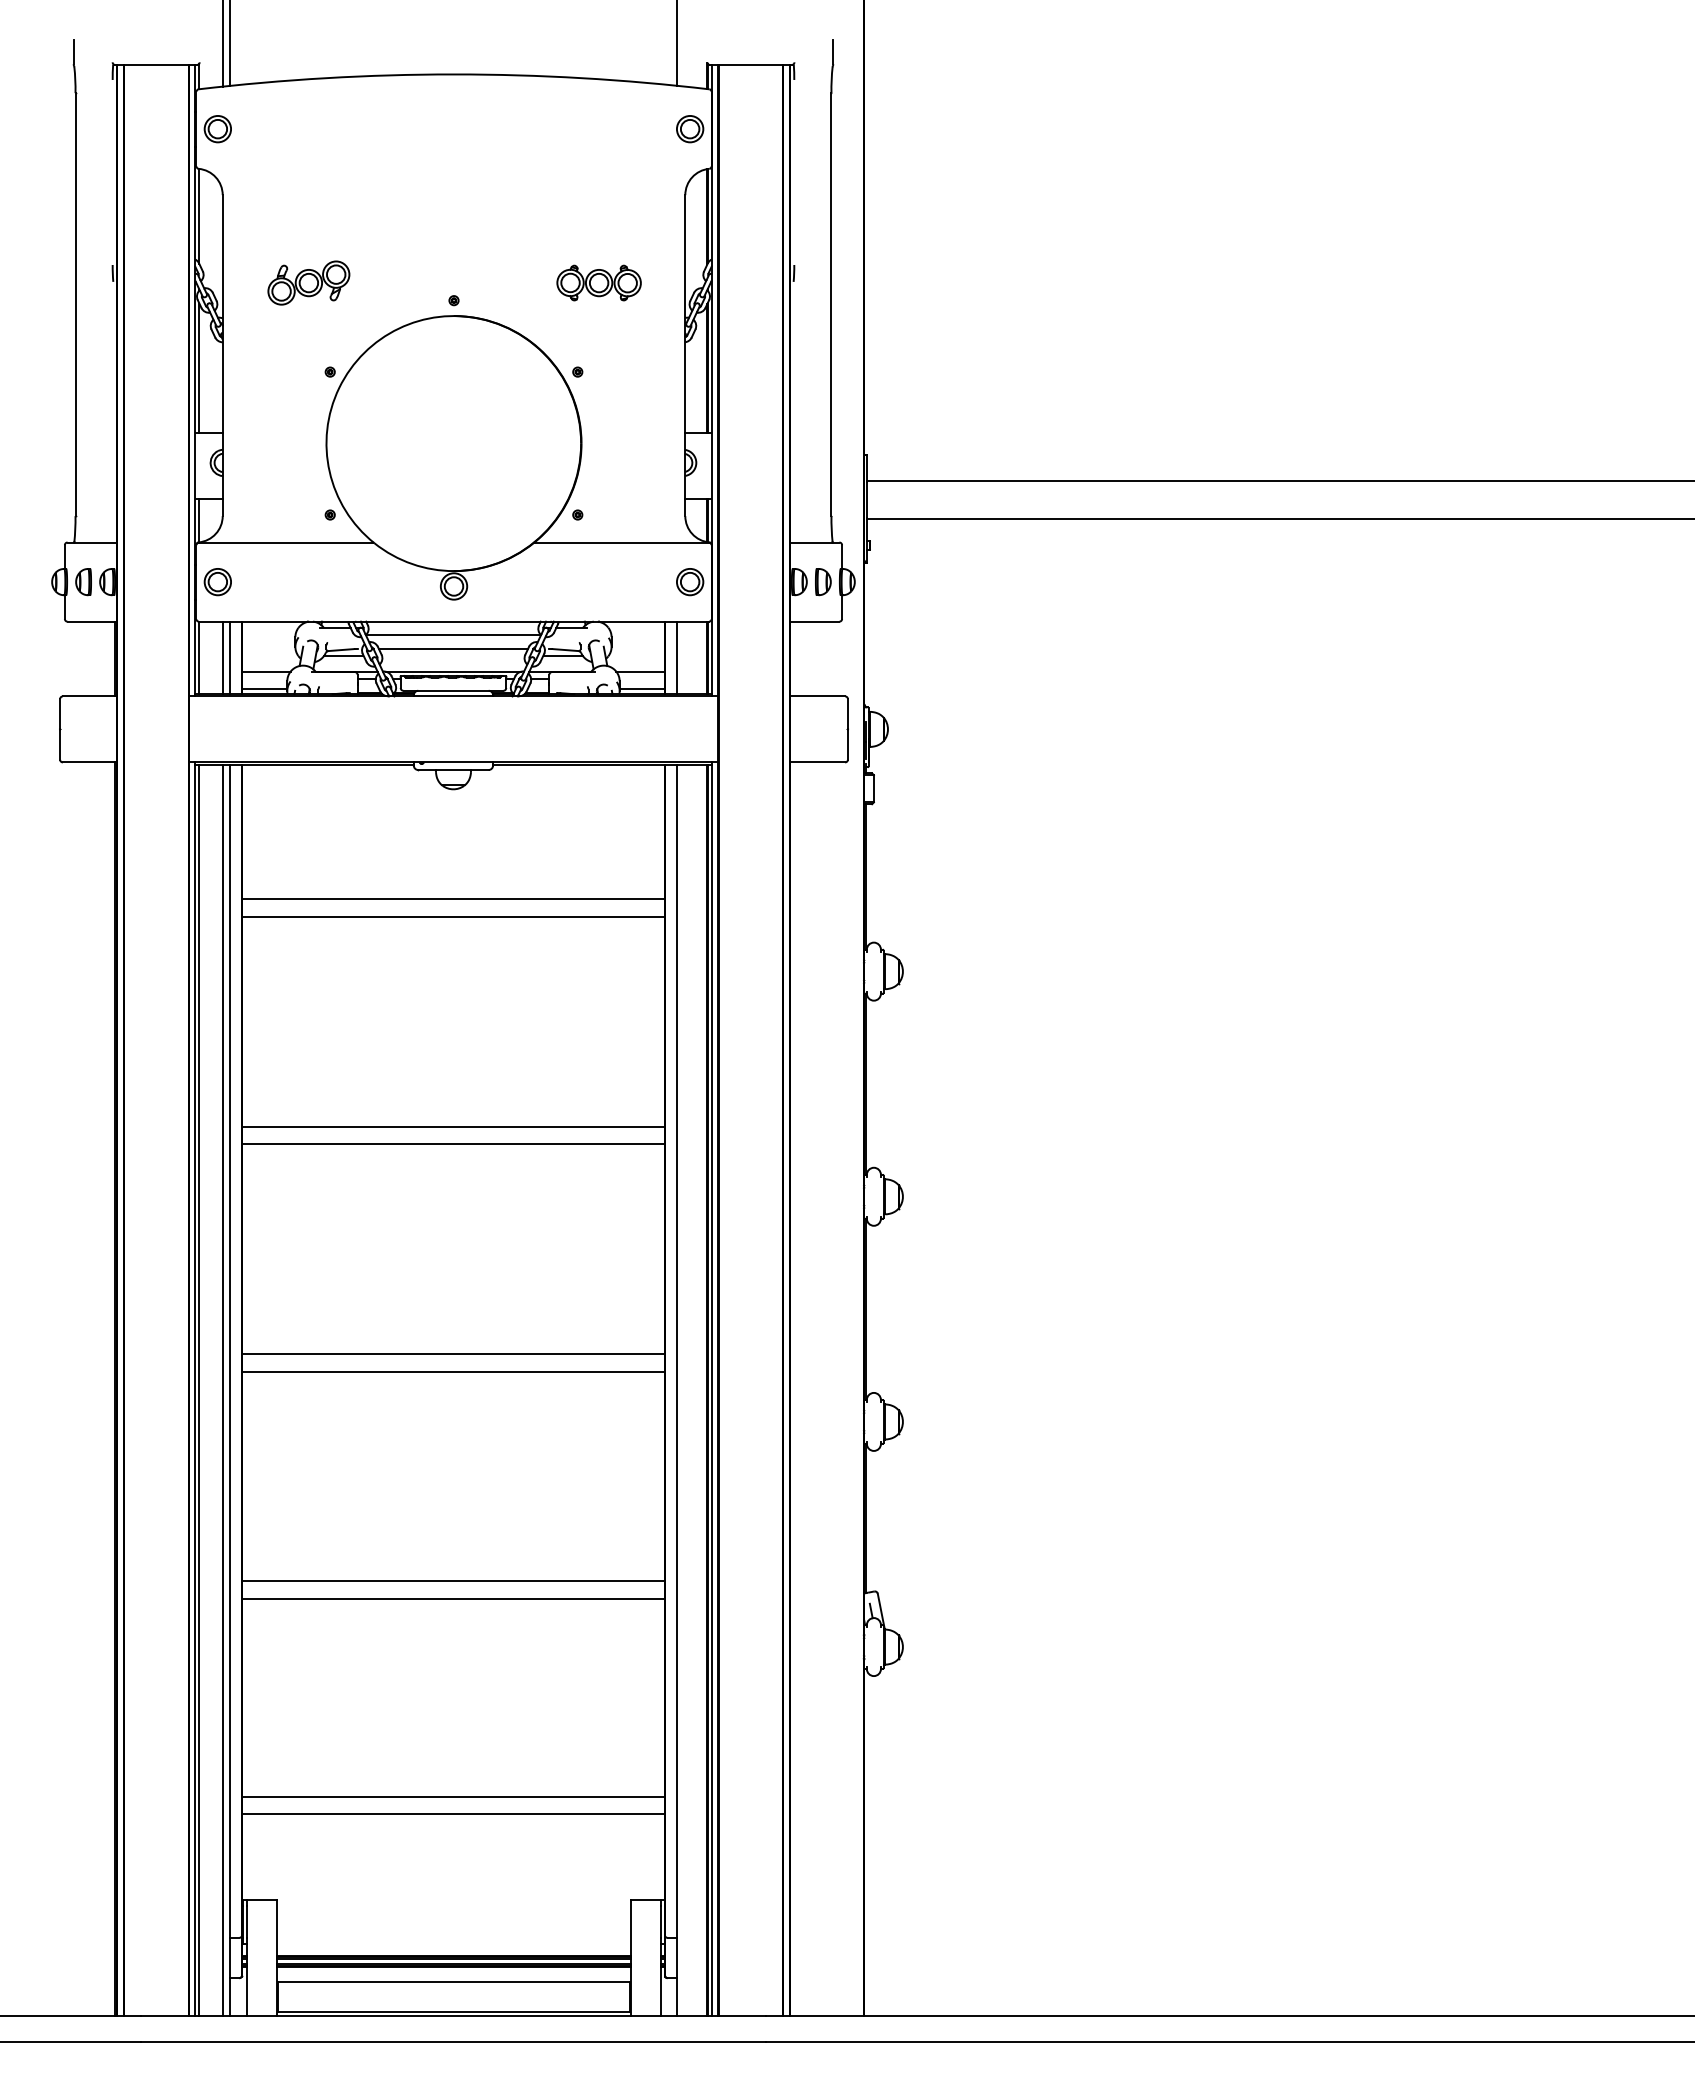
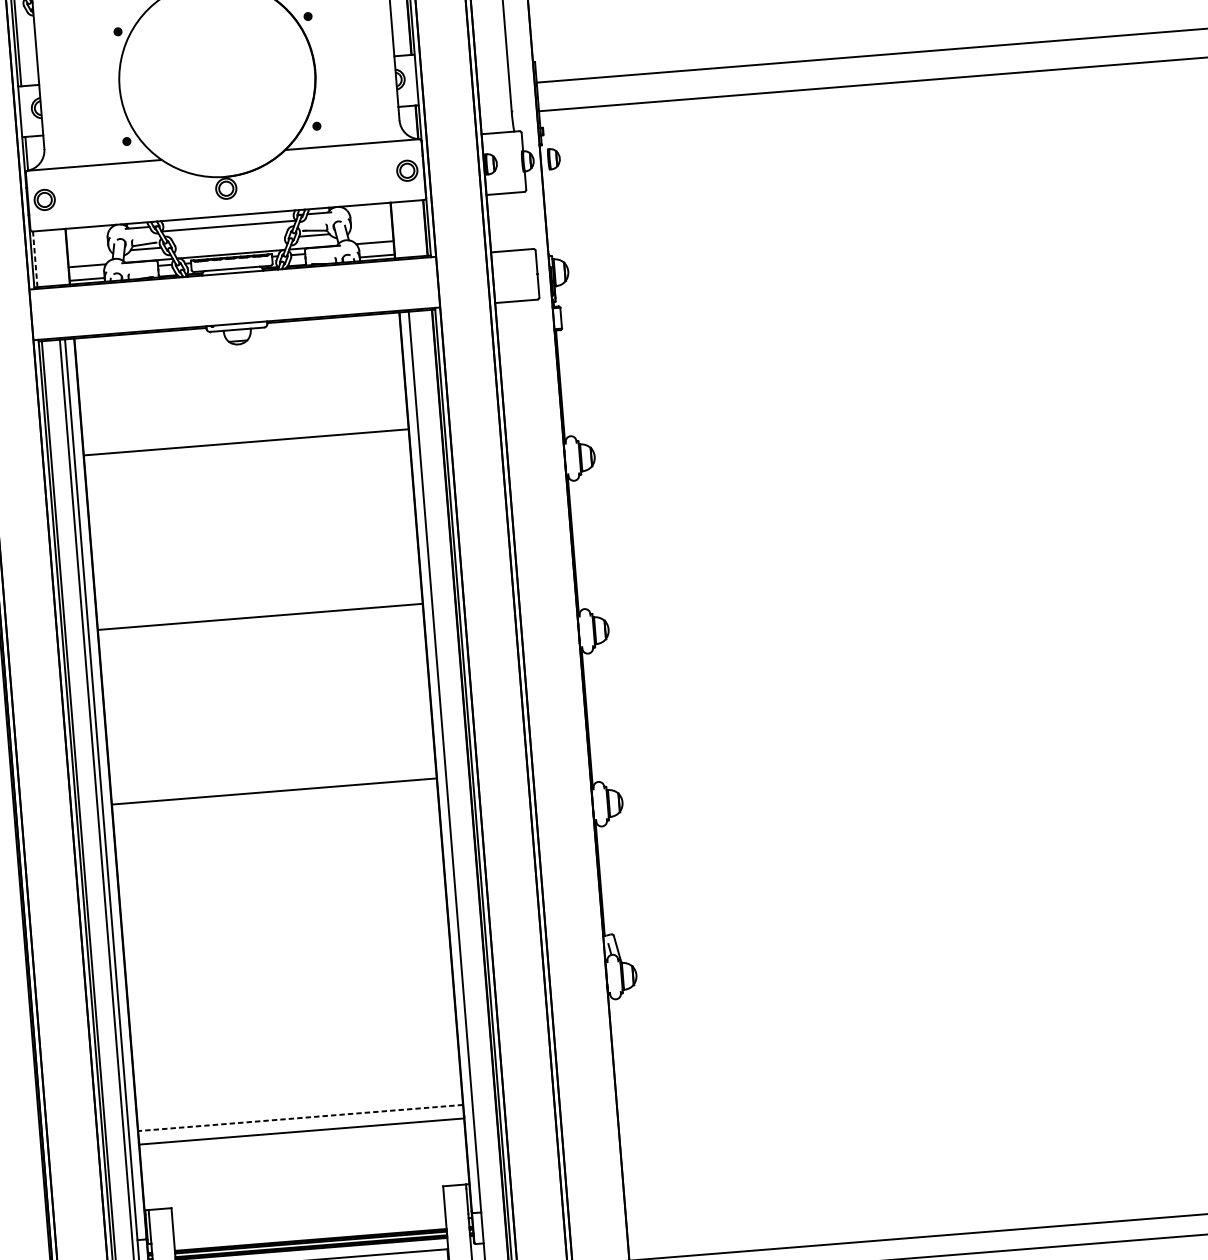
part: (823, 582) -> (554, 159), moved
line: (452, 649) -> (229, 237), removed
line: (199, 657) -> (35, 258), solid -> dashed
line: (222, 657) -> (52, 257), removed
line: (229, 657) -> (58, 257), removed
line: (677, 657) -> (402, 229), removed
line: (452, 899) -> (244, 429), removed
line: (452, 1126) -> (258, 603), removed
line: (452, 1353) -> (272, 777), removed
line: (452, 1581) -> (286, 952), removed
line: (452, 1598) -> (287, 965), removed
line: (453, 1796) -> (300, 1117), solid -> dashed

